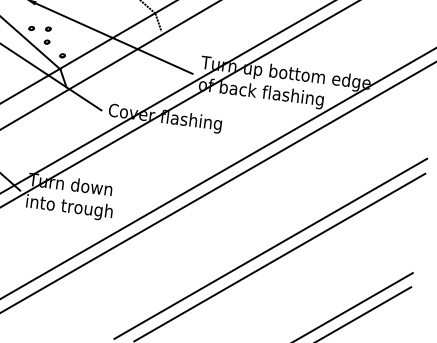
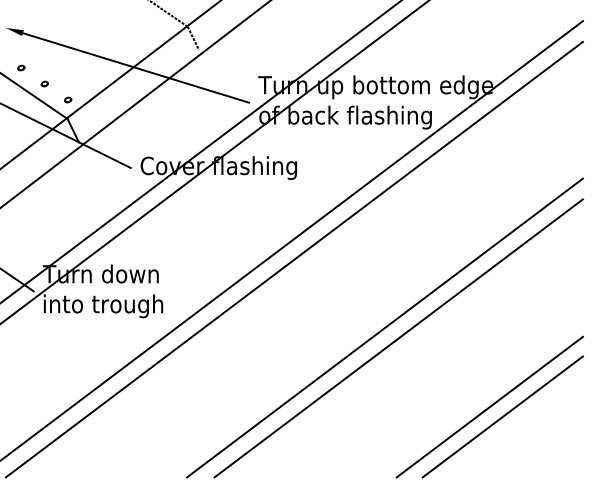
part: (48, 28) -> (44, 65), removed

